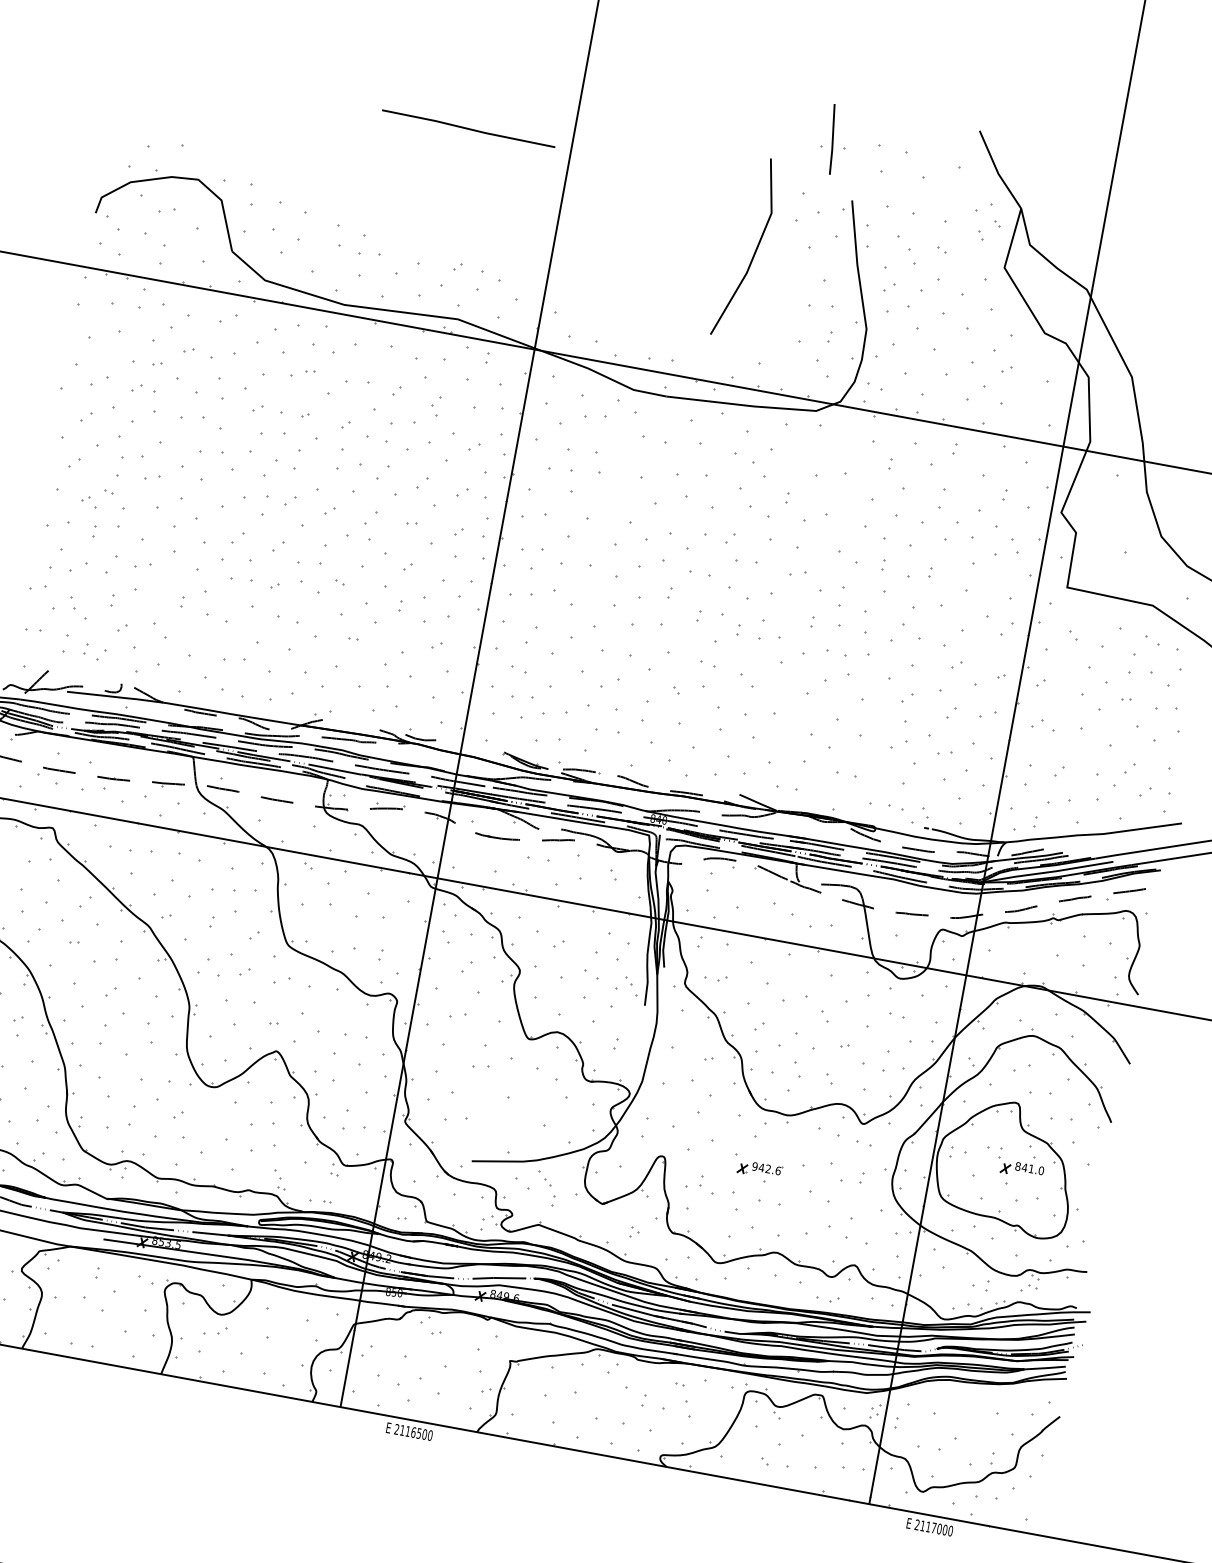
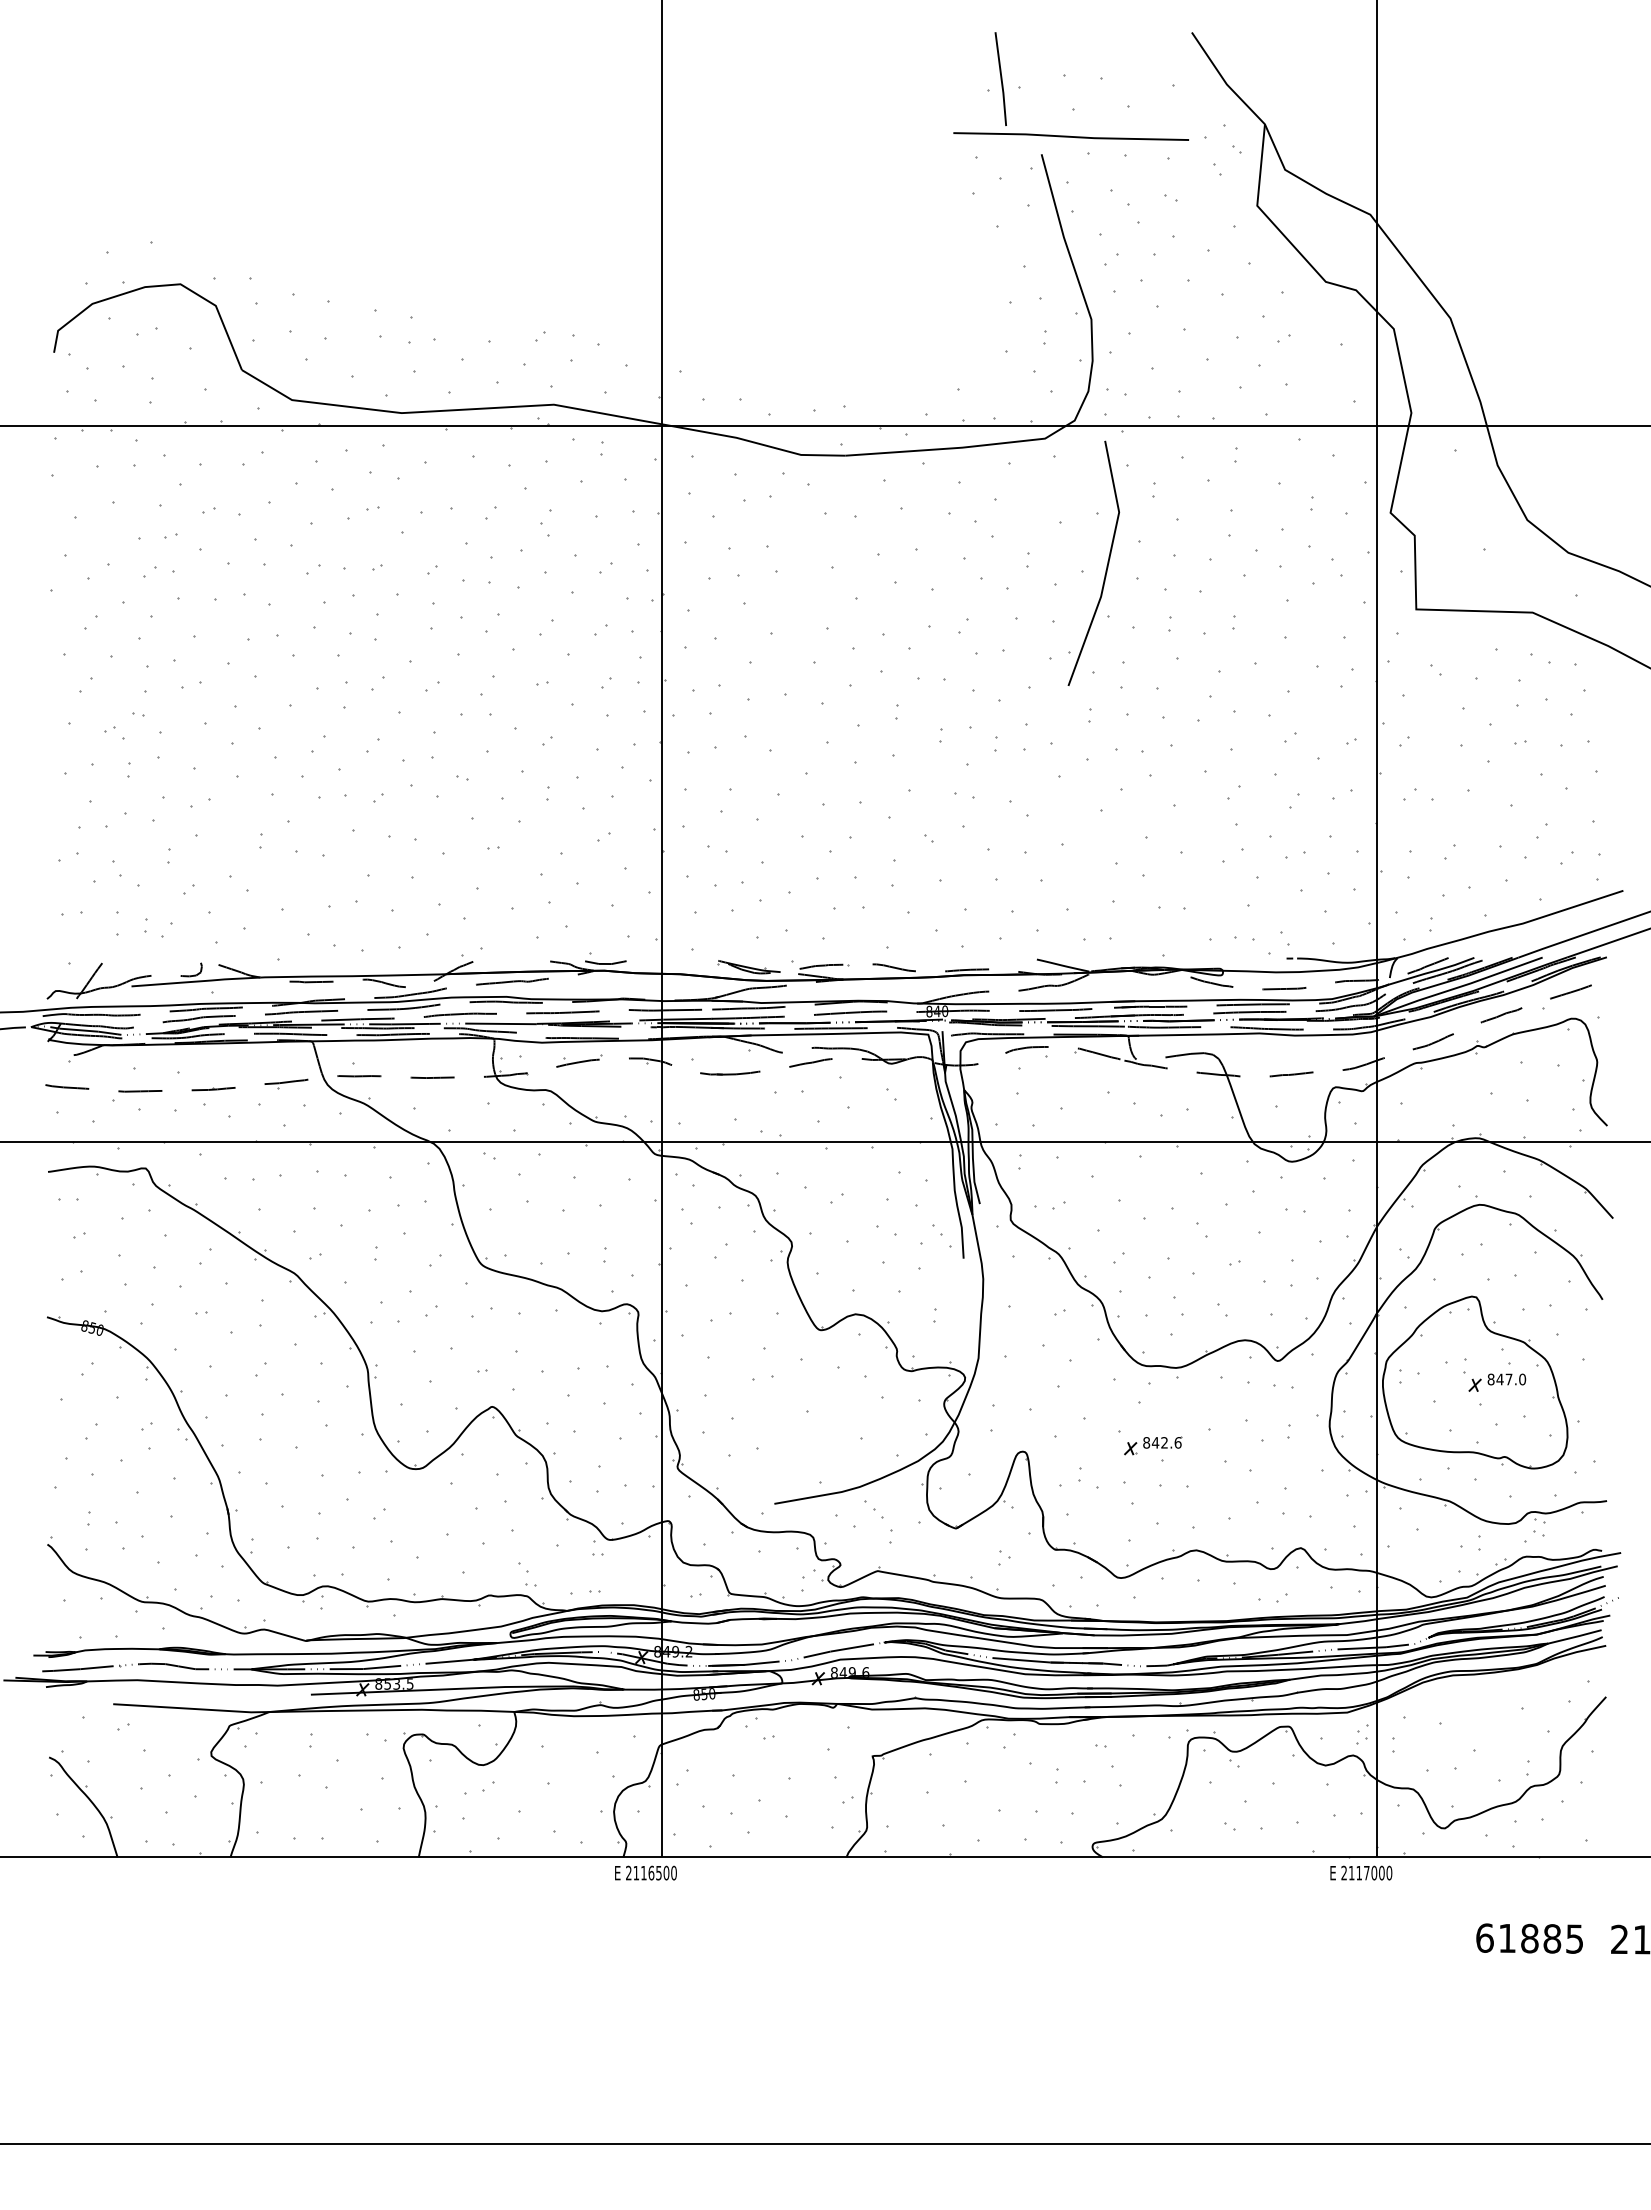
line: (468, 128) -> (1070, 136), moved
line: (755, 250) -> (1106, 565), moved
text: (754, 1166) -> (1146, 1442), 942.6 -> 842.6
text: (1030, 1168) -> (1508, 1379), 841.0 -> 847.0
text: (409, 1431) -> (645, 1872), moved
text: (930, 1526) -> (1361, 1872), moved

